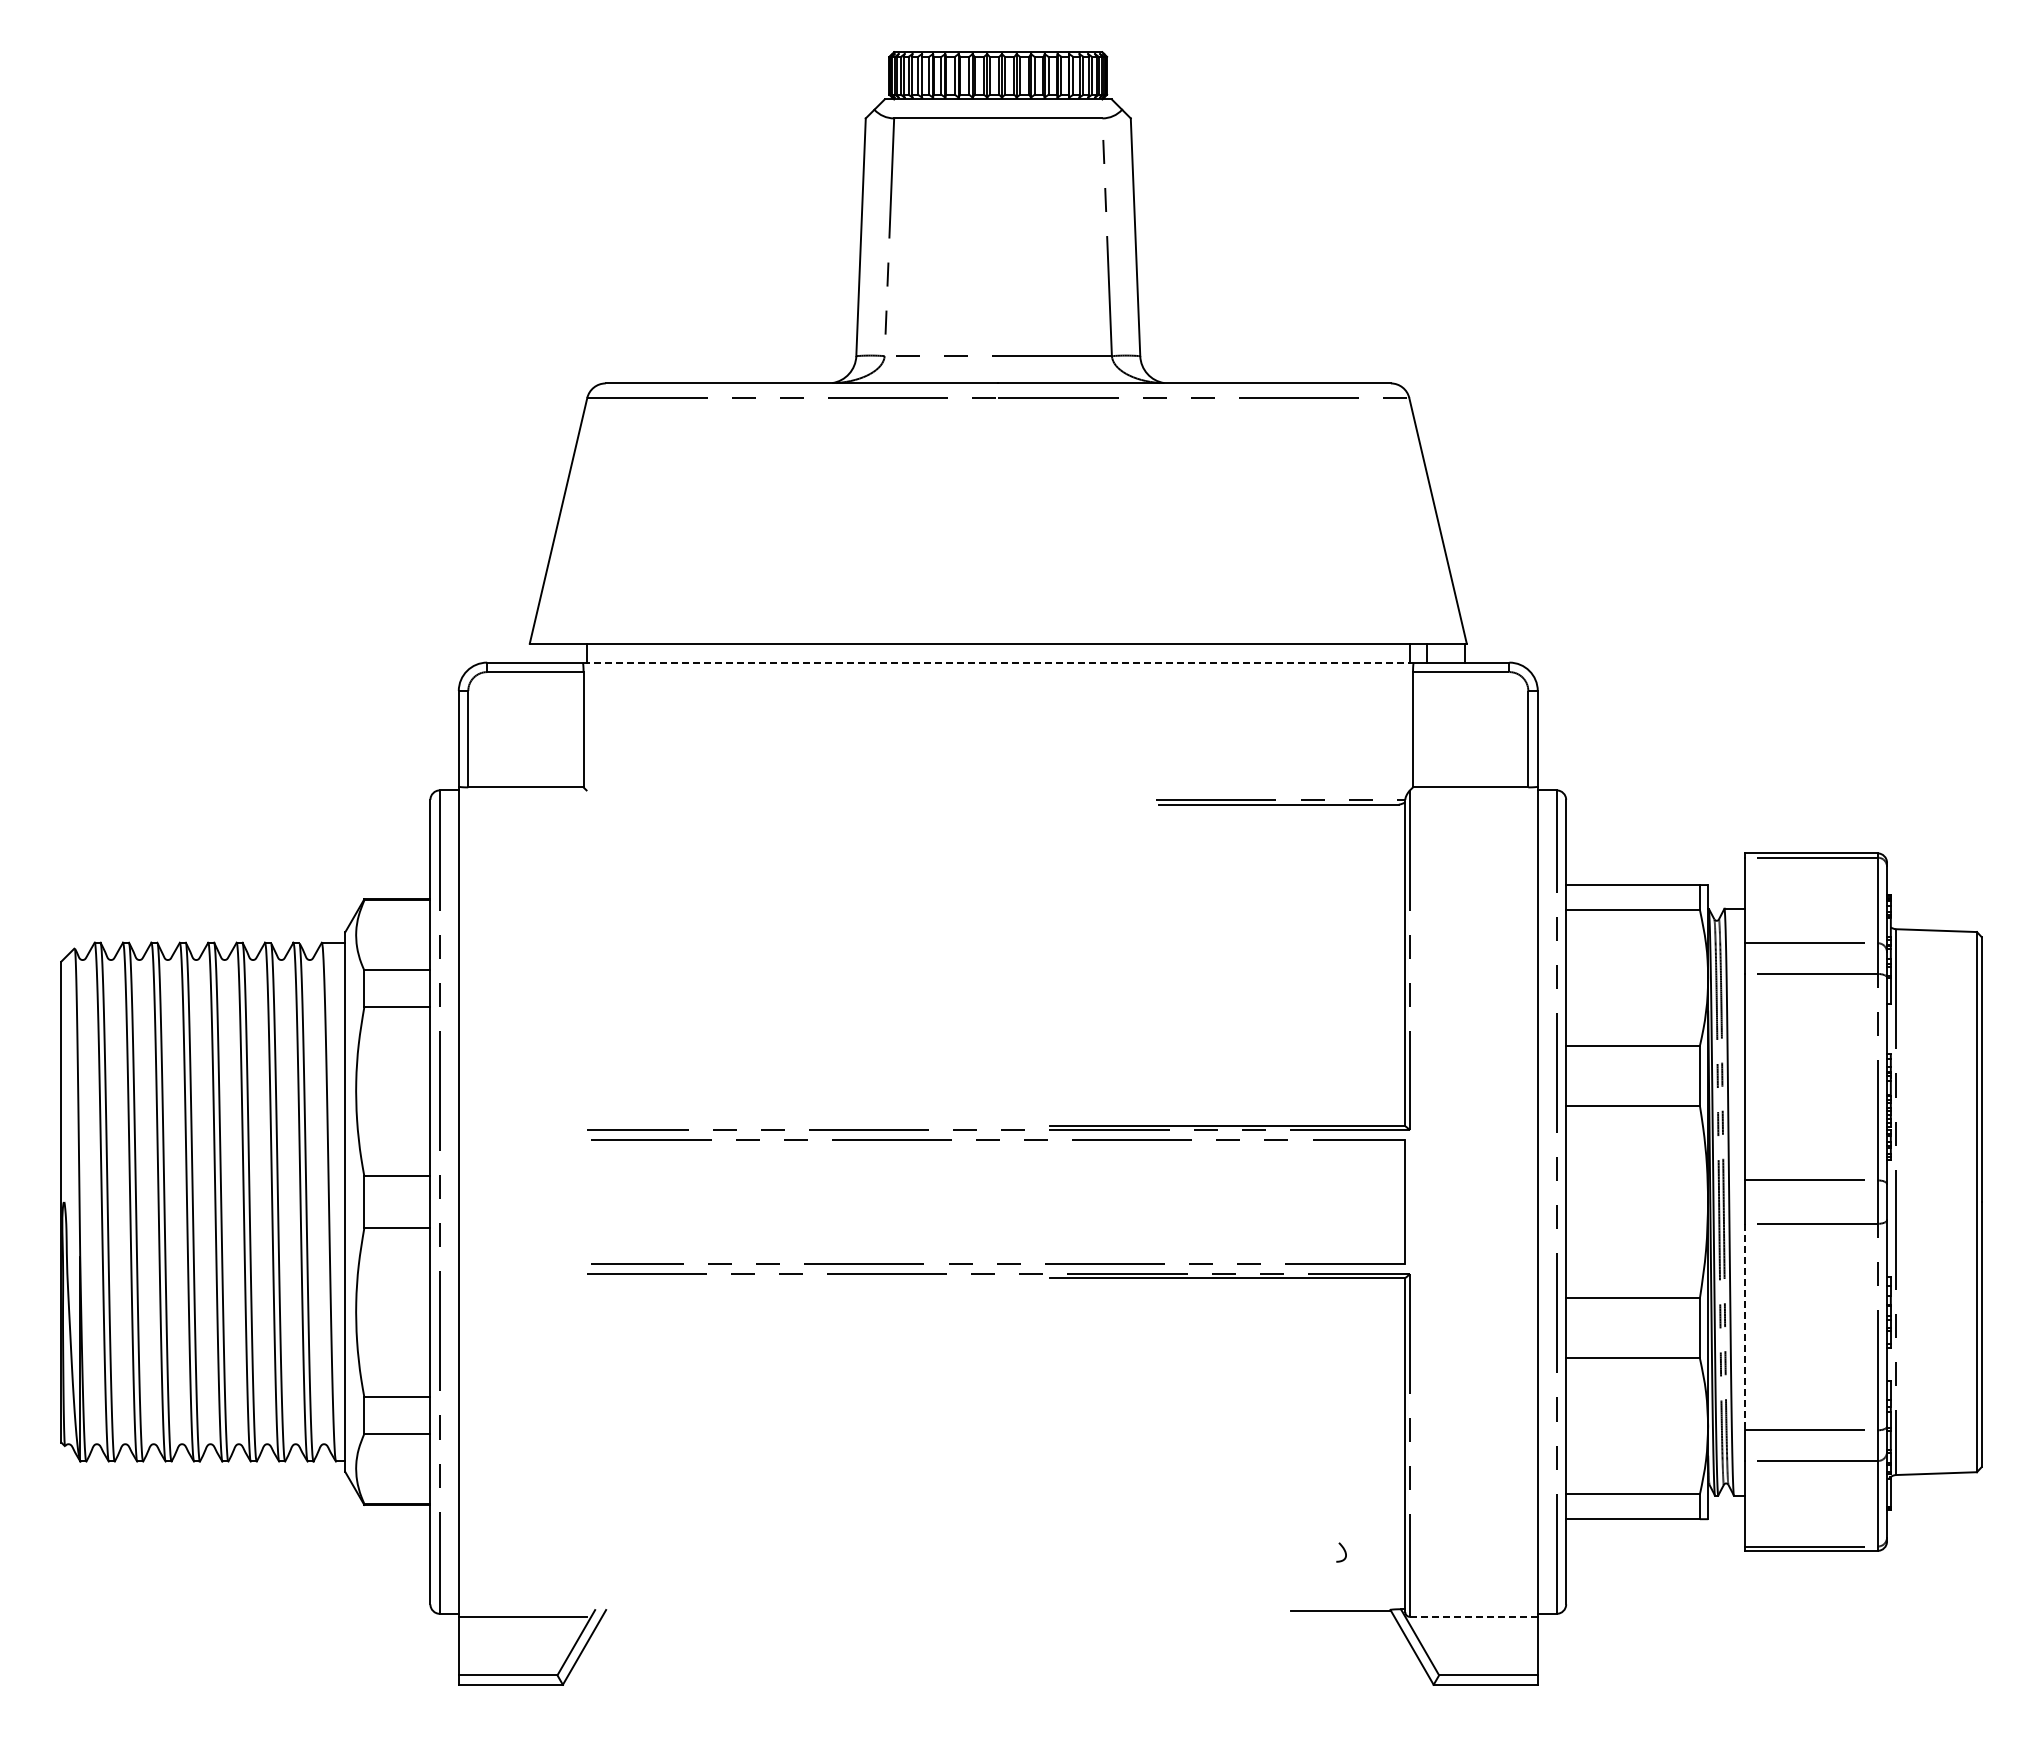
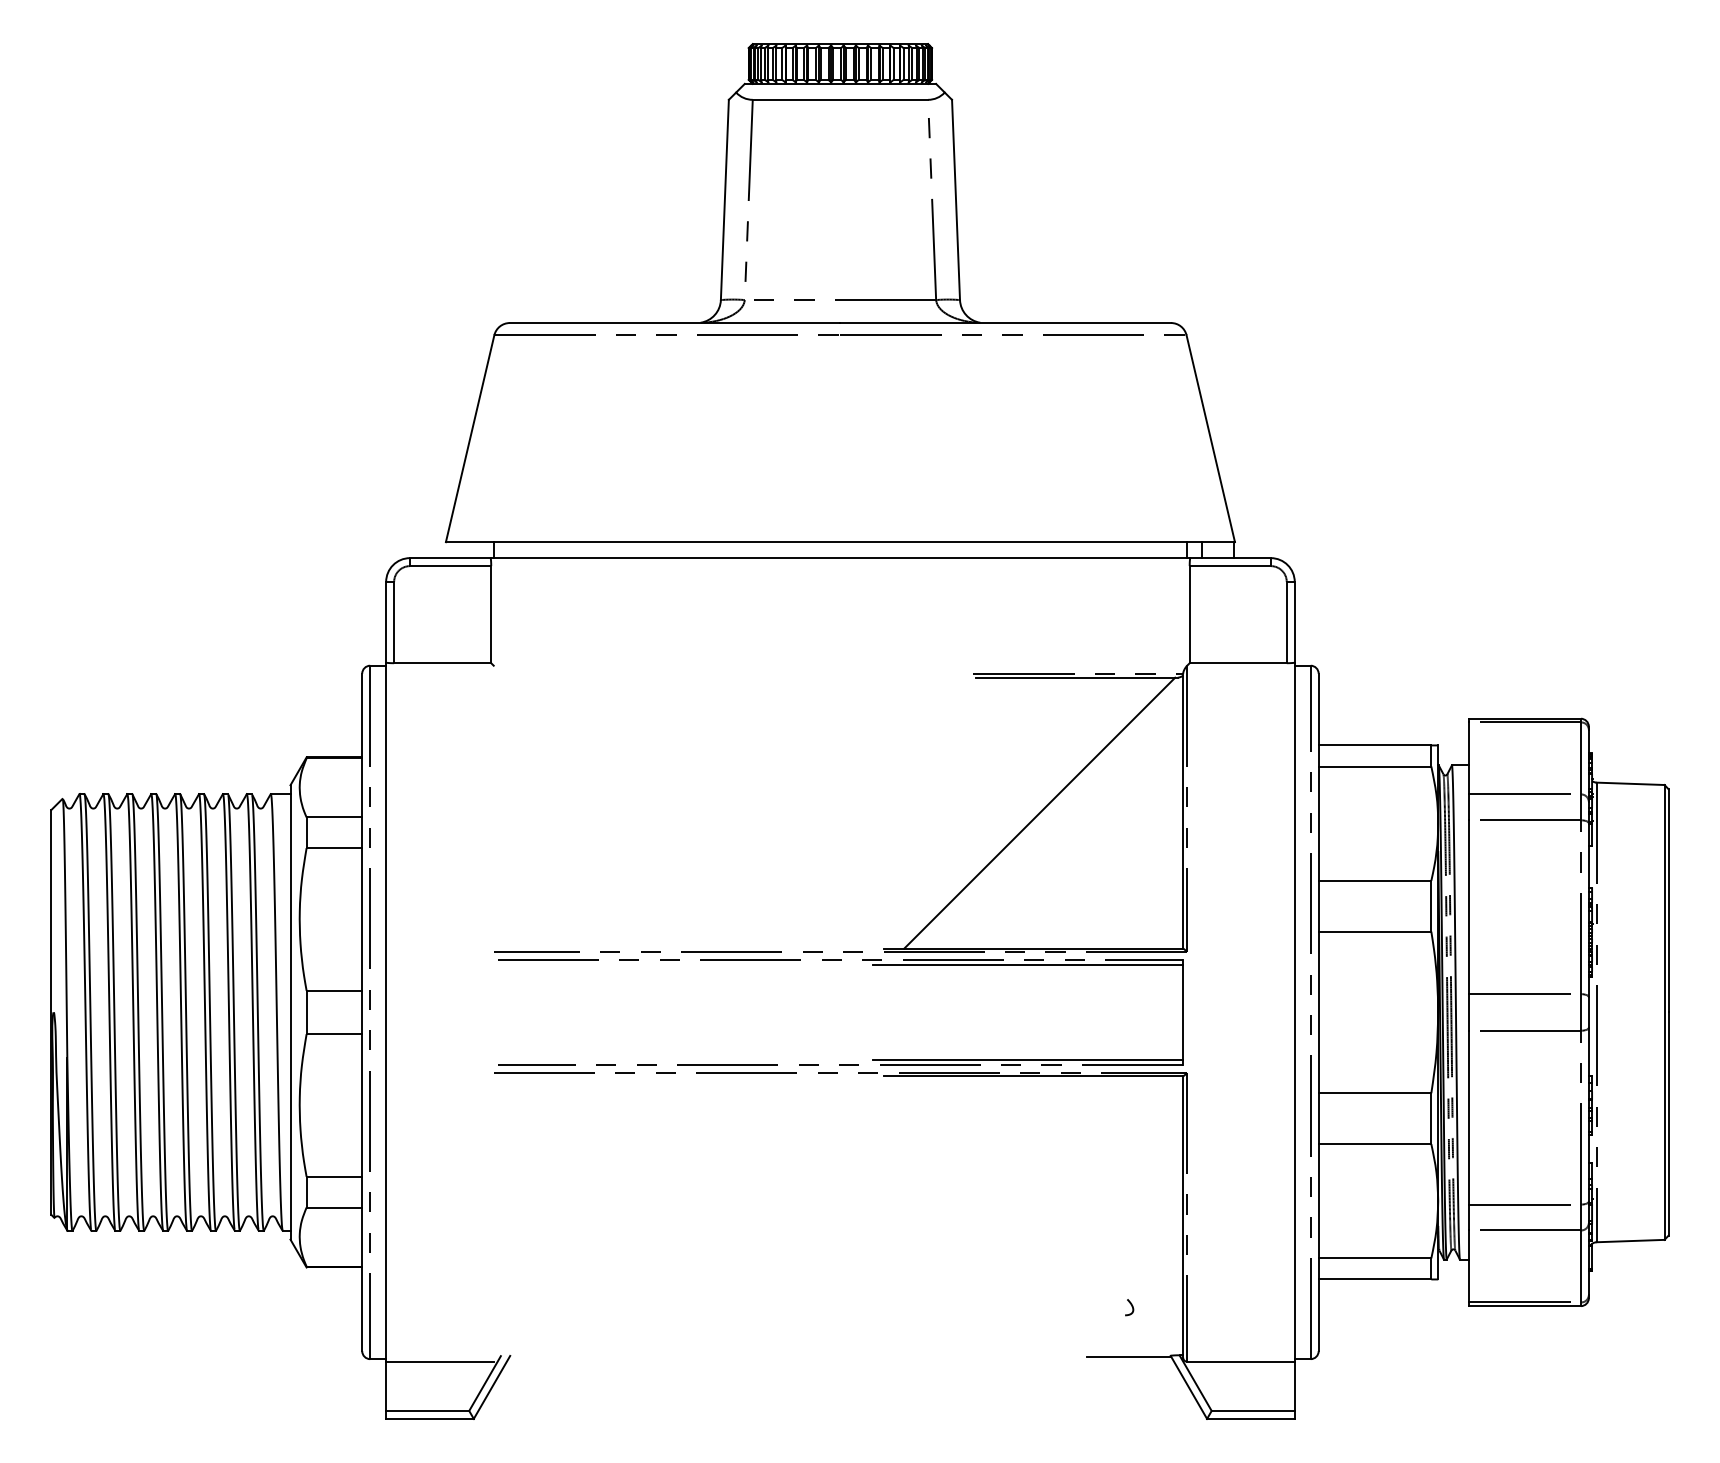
line: (998, 662) -> (840, 558), dashed -> solid
line: (1234, 965) -> (1039, 813), added
line: (1220, 1145) -> (1027, 964), added
line: (1220, 1258) -> (1027, 1059), added
line: (1745, 1327) -> (1469, 1118), dashed -> solid
line: (1473, 1616) -> (1240, 1361), dashed -> solid

